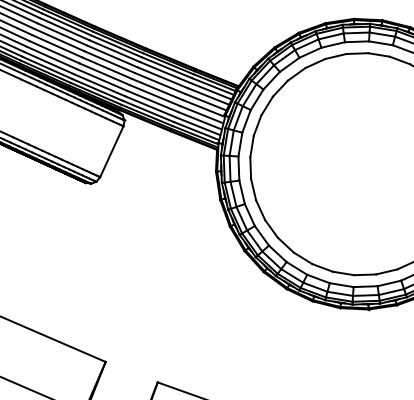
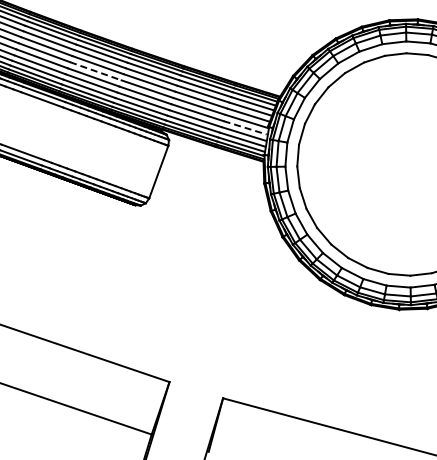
line: (57, 46) -> (96, 71), solid -> dashed
line: (201, 114) -> (245, 127), solid -> dashed

